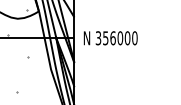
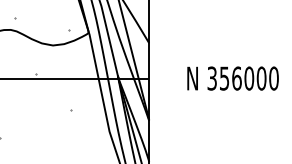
text: (110, 38) -> (232, 78), moved

